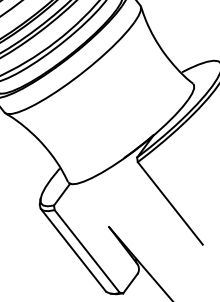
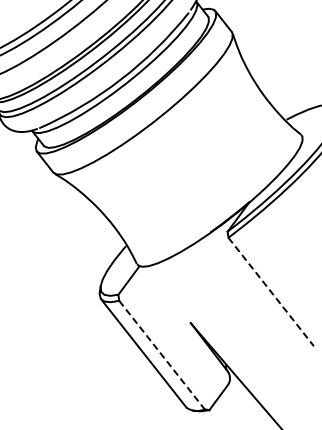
line: (170, 203) -> (271, 292), solid -> dashed
line: (87, 251) -> (162, 355), solid -> dashed

